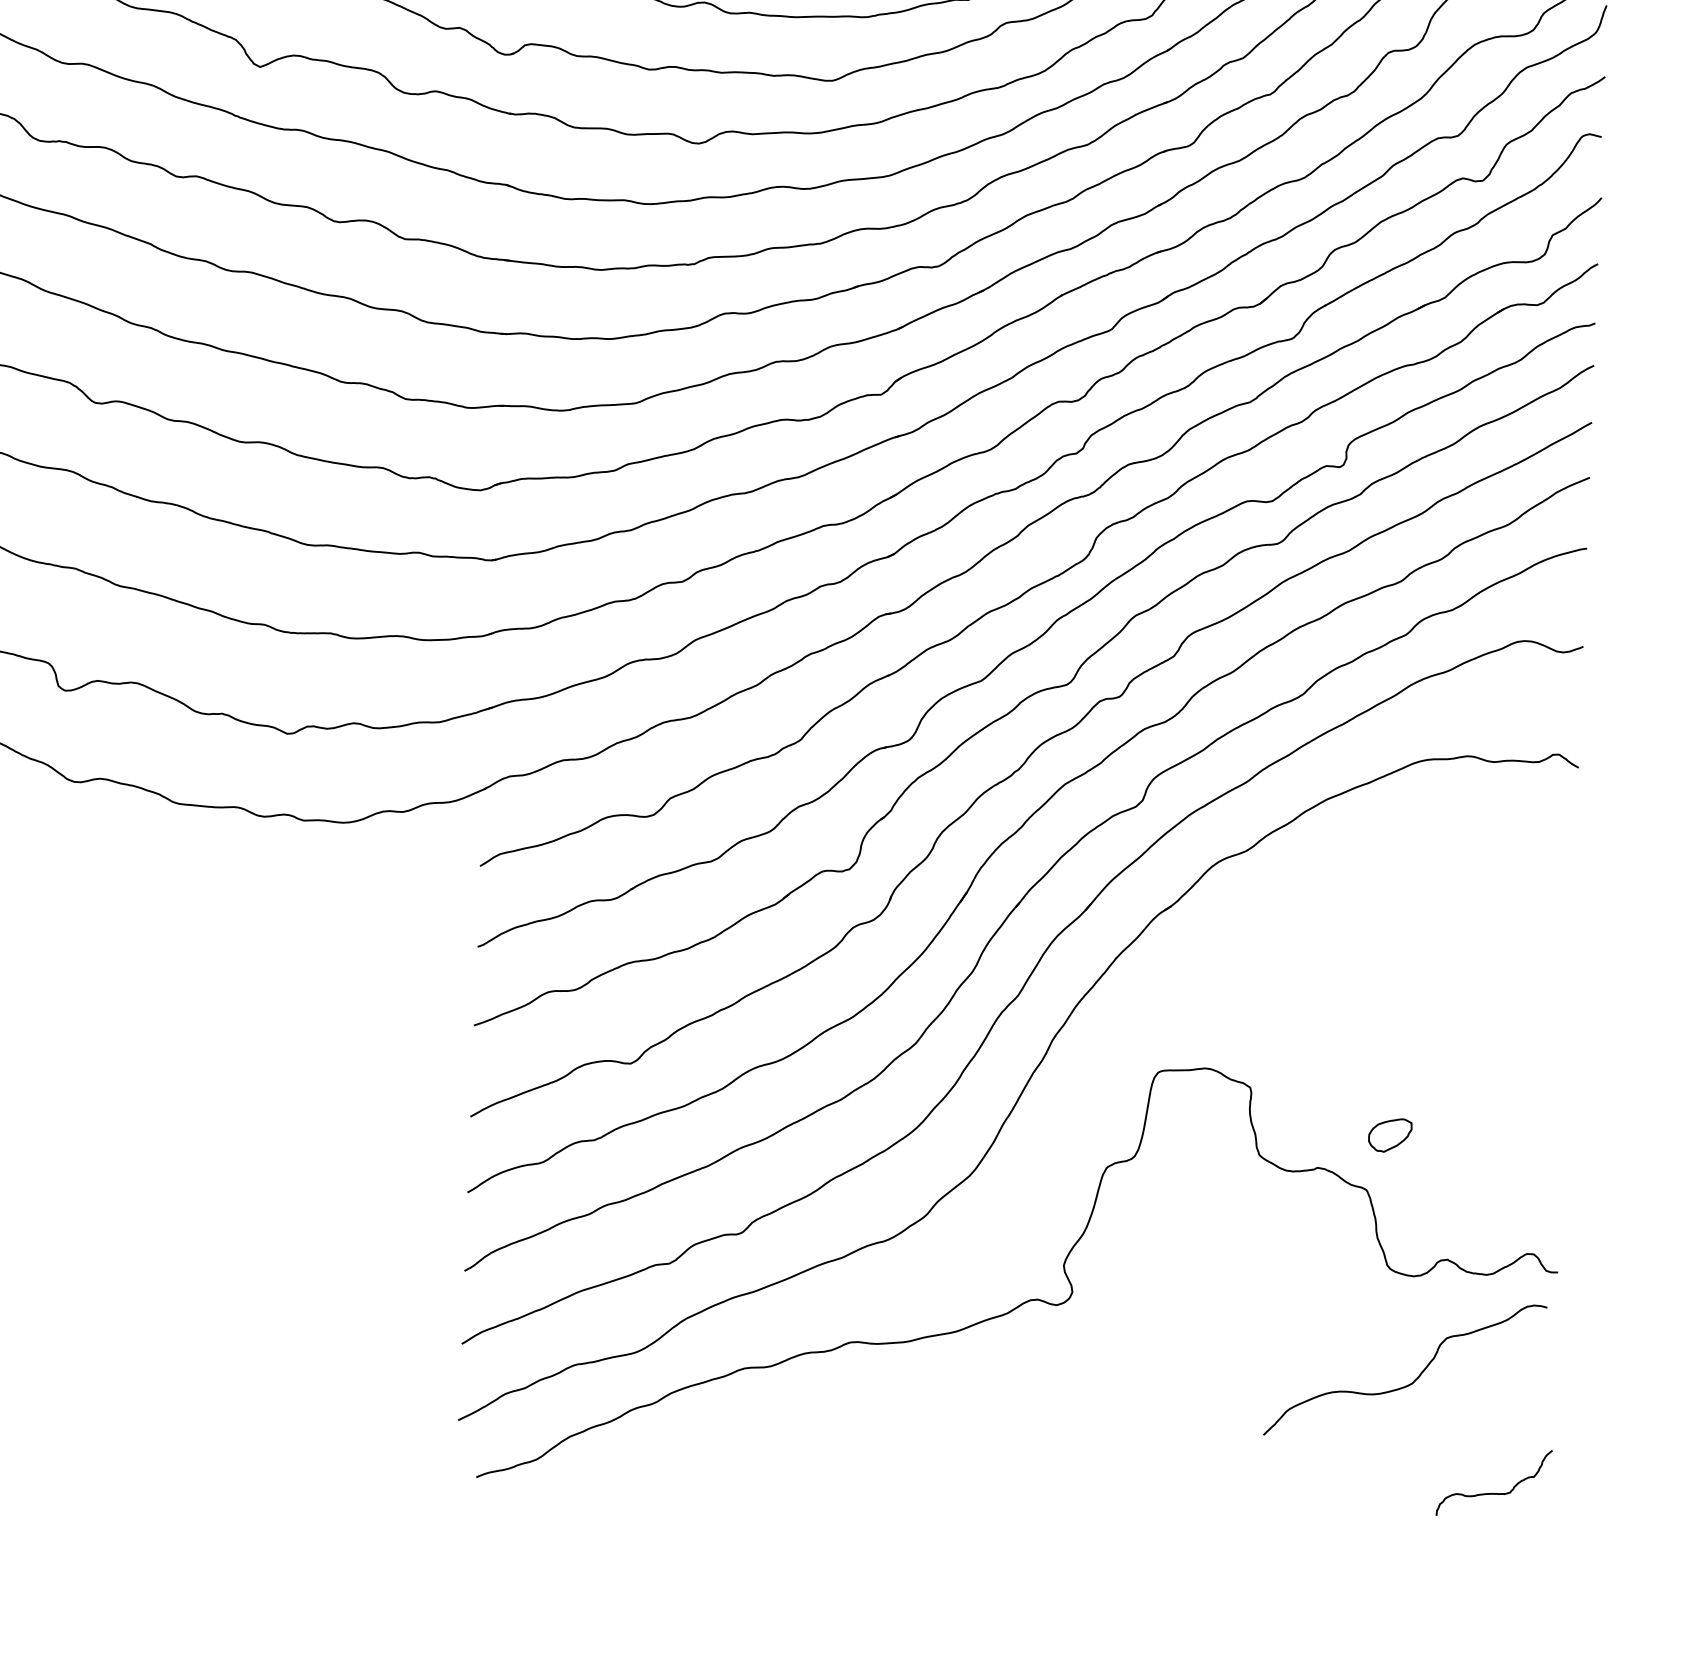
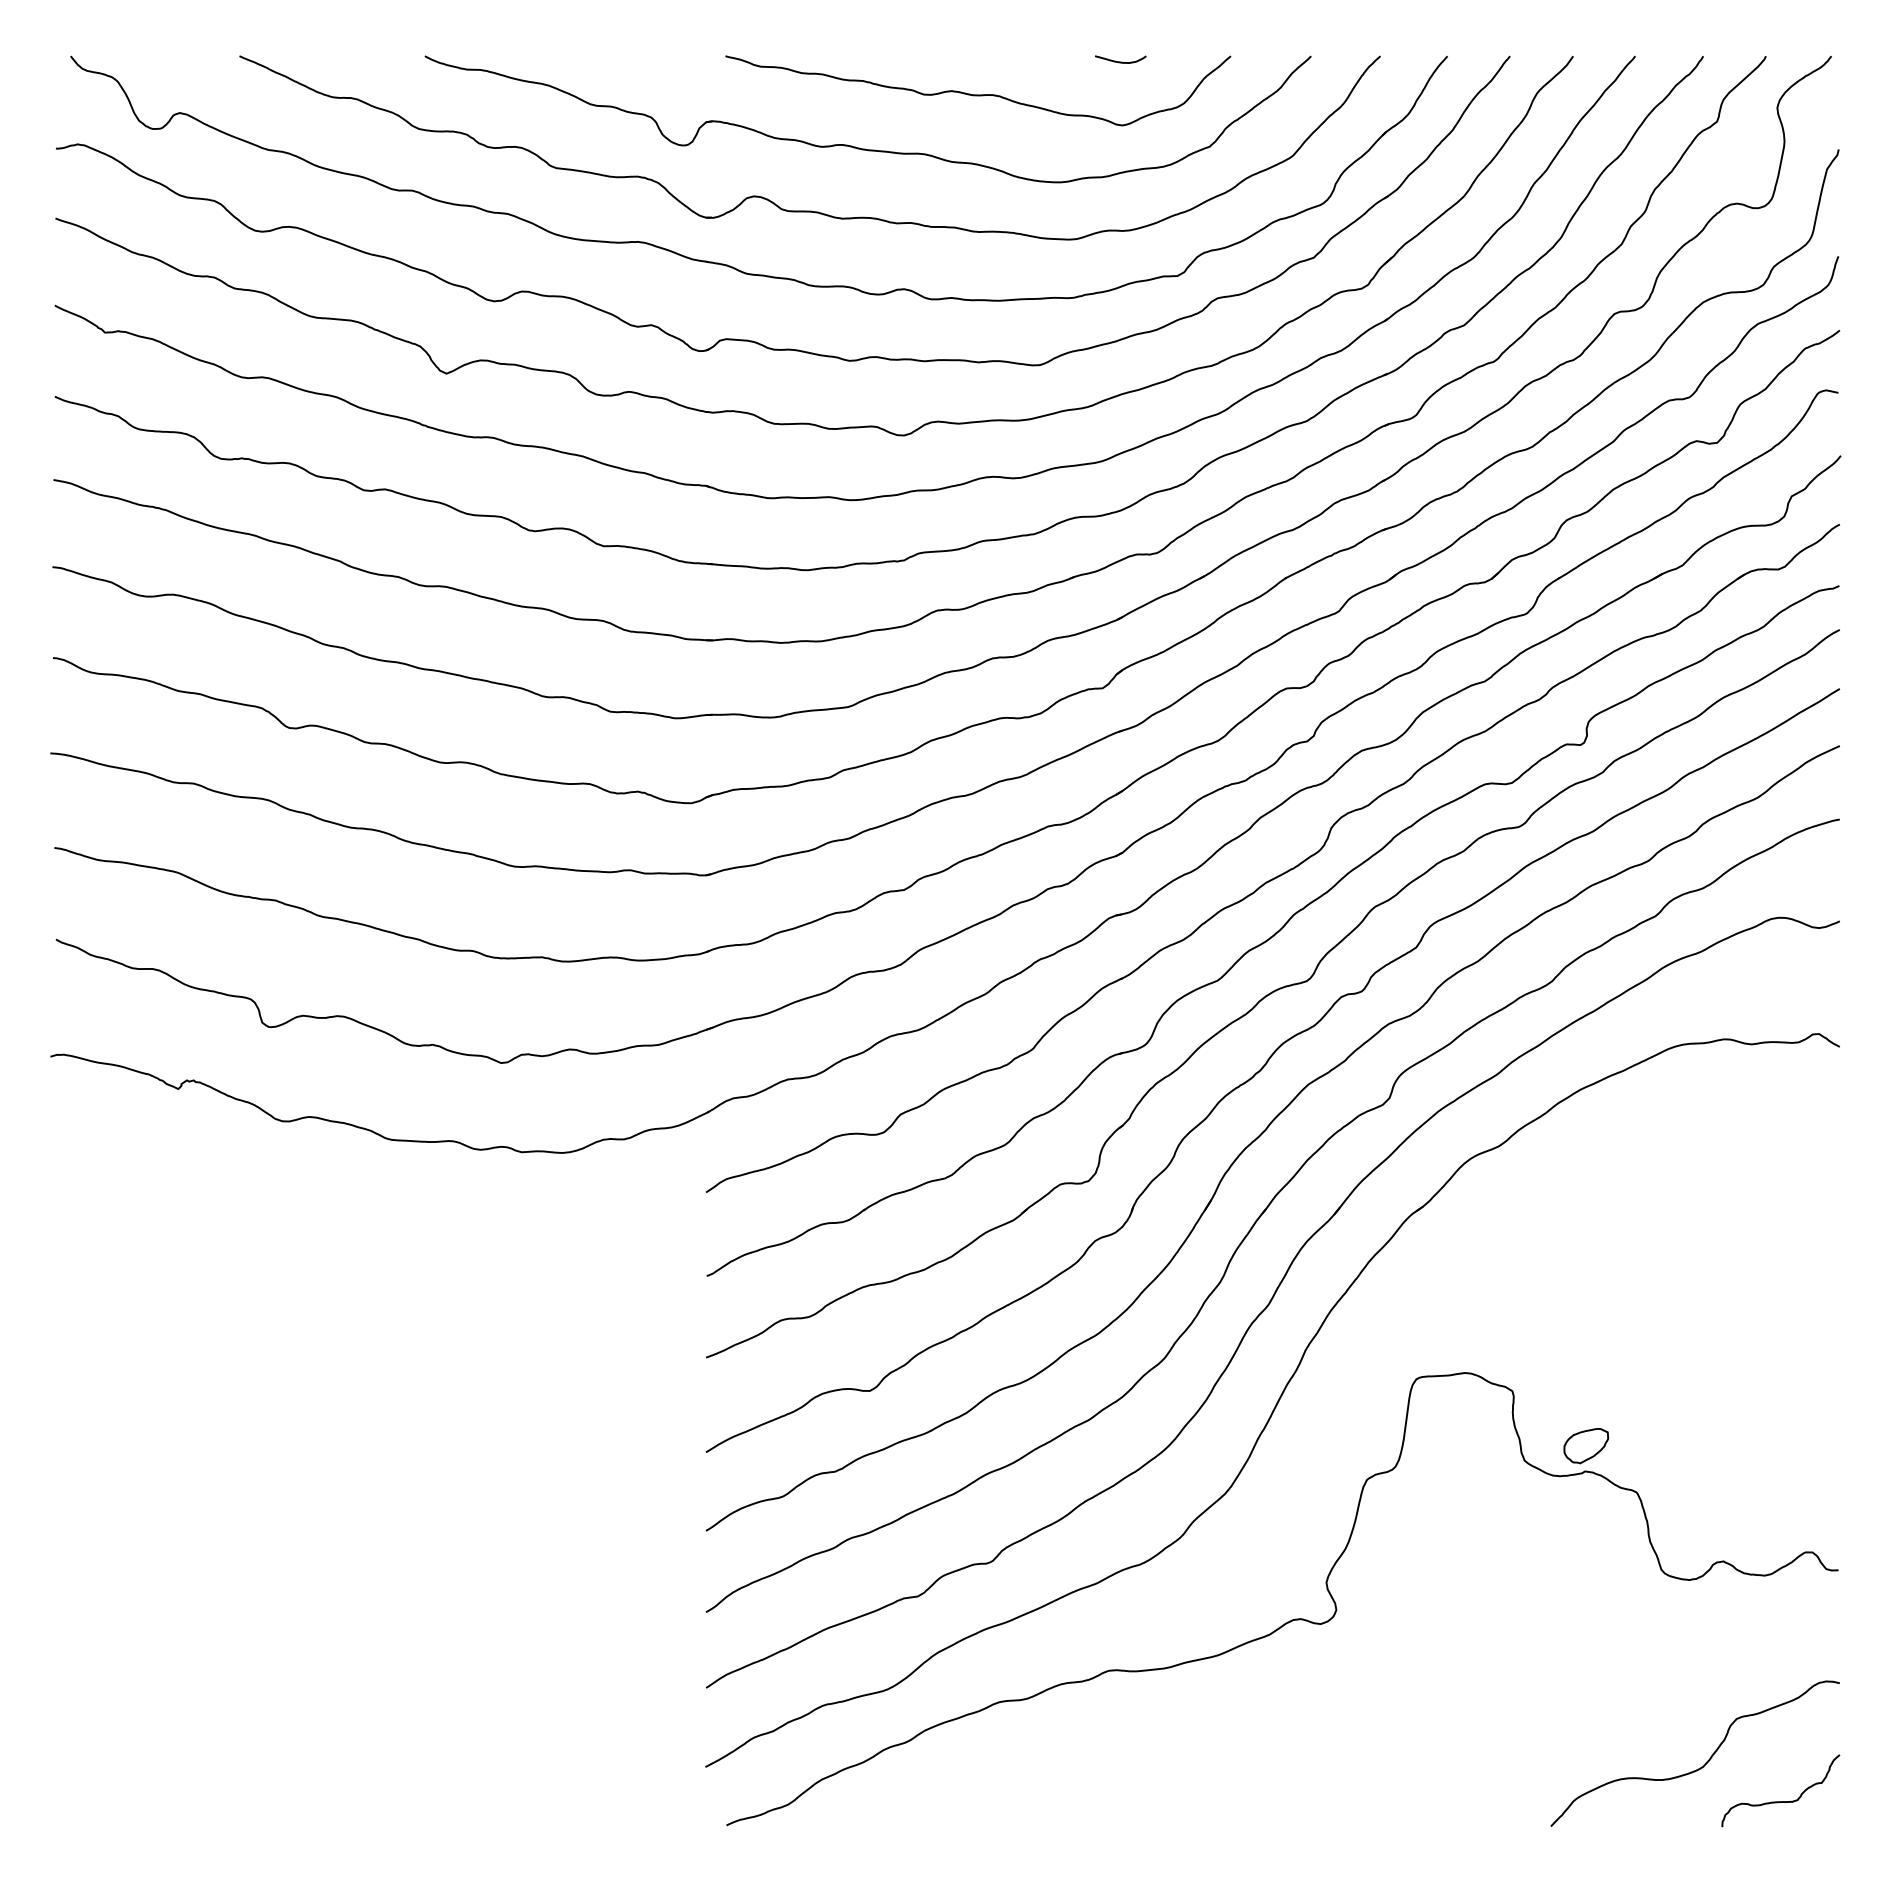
part: (1390, 1135) -> (1586, 1446), moved
curve: (1414, 1379) -> (1705, 1762), moved

